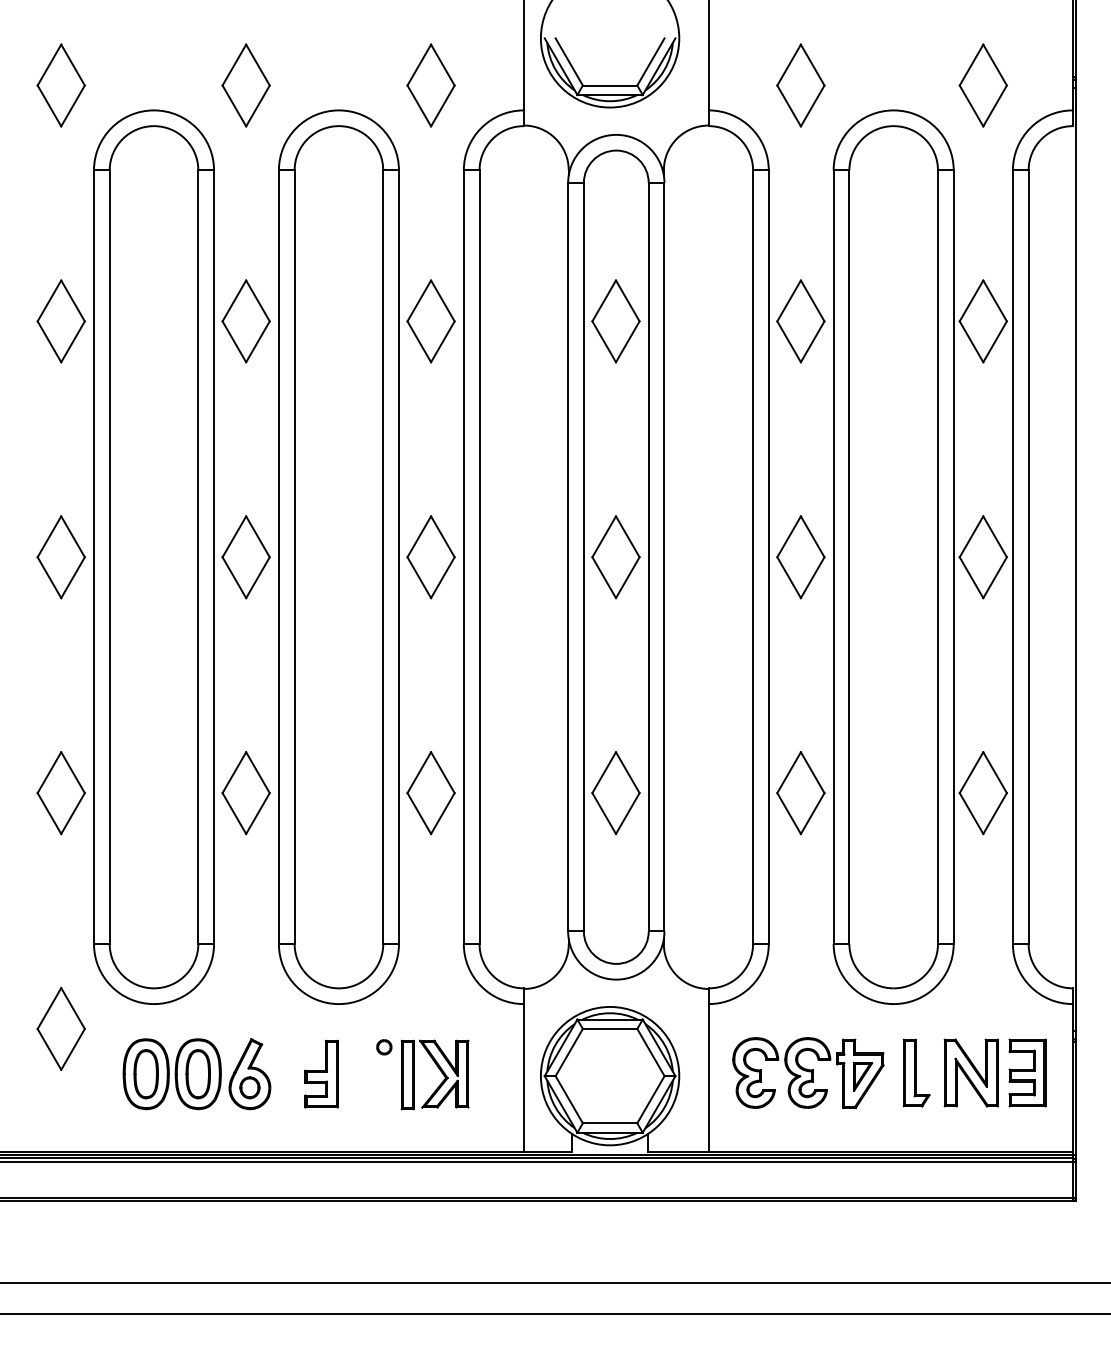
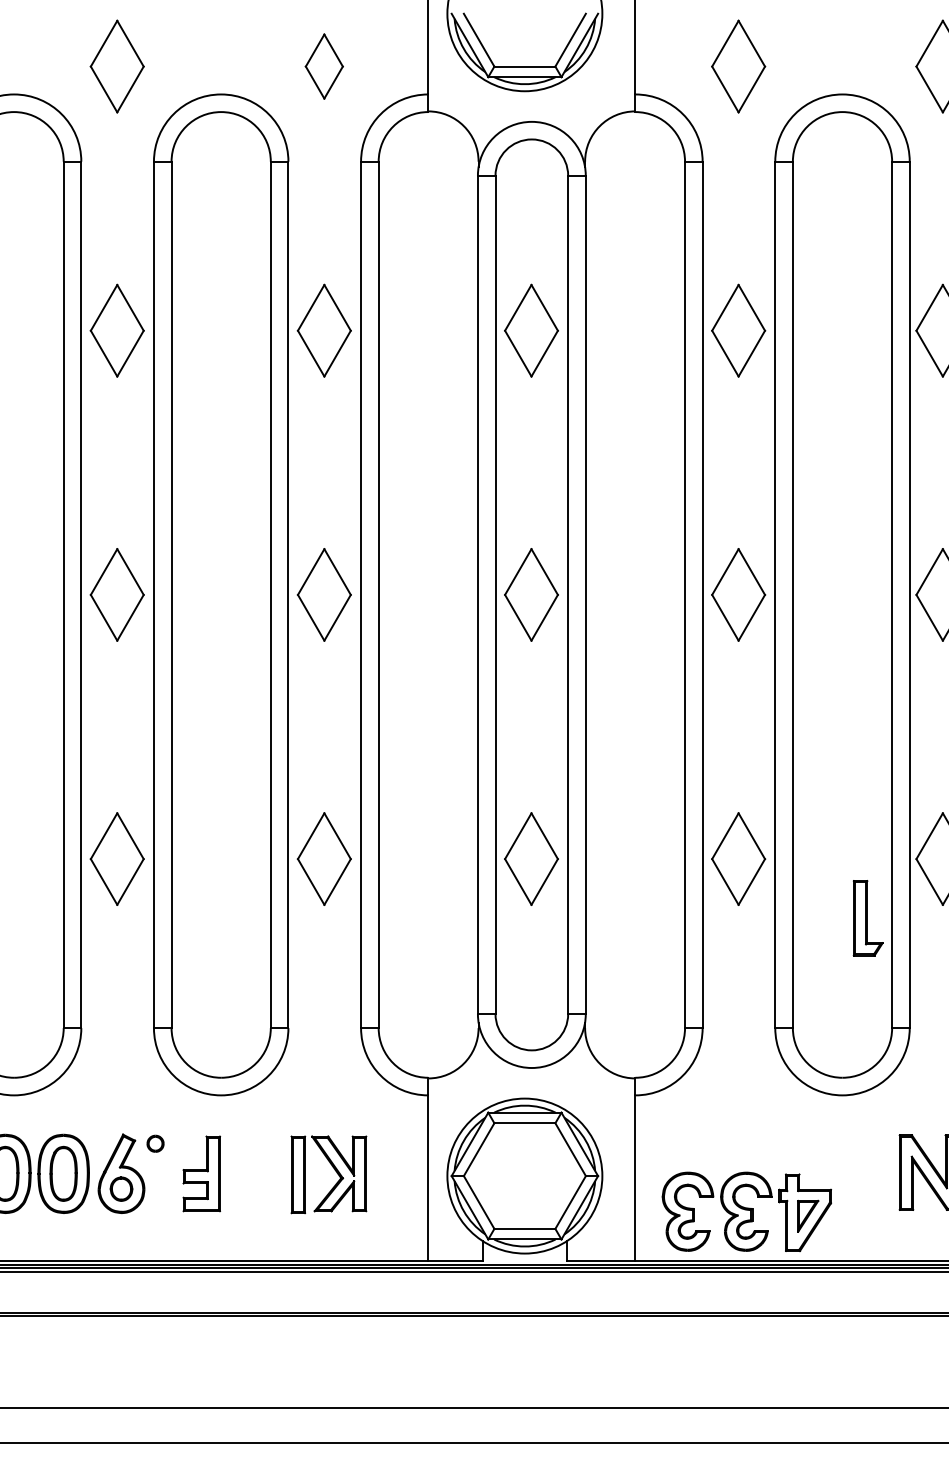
part: (430, 85) -> (323, 66), size x0.7
part: (384, 1047) -> (155, 1144), moved
part: (916, 1072) -> (868, 917), moved
part: (808, 1073) -> (747, 1212), moved

